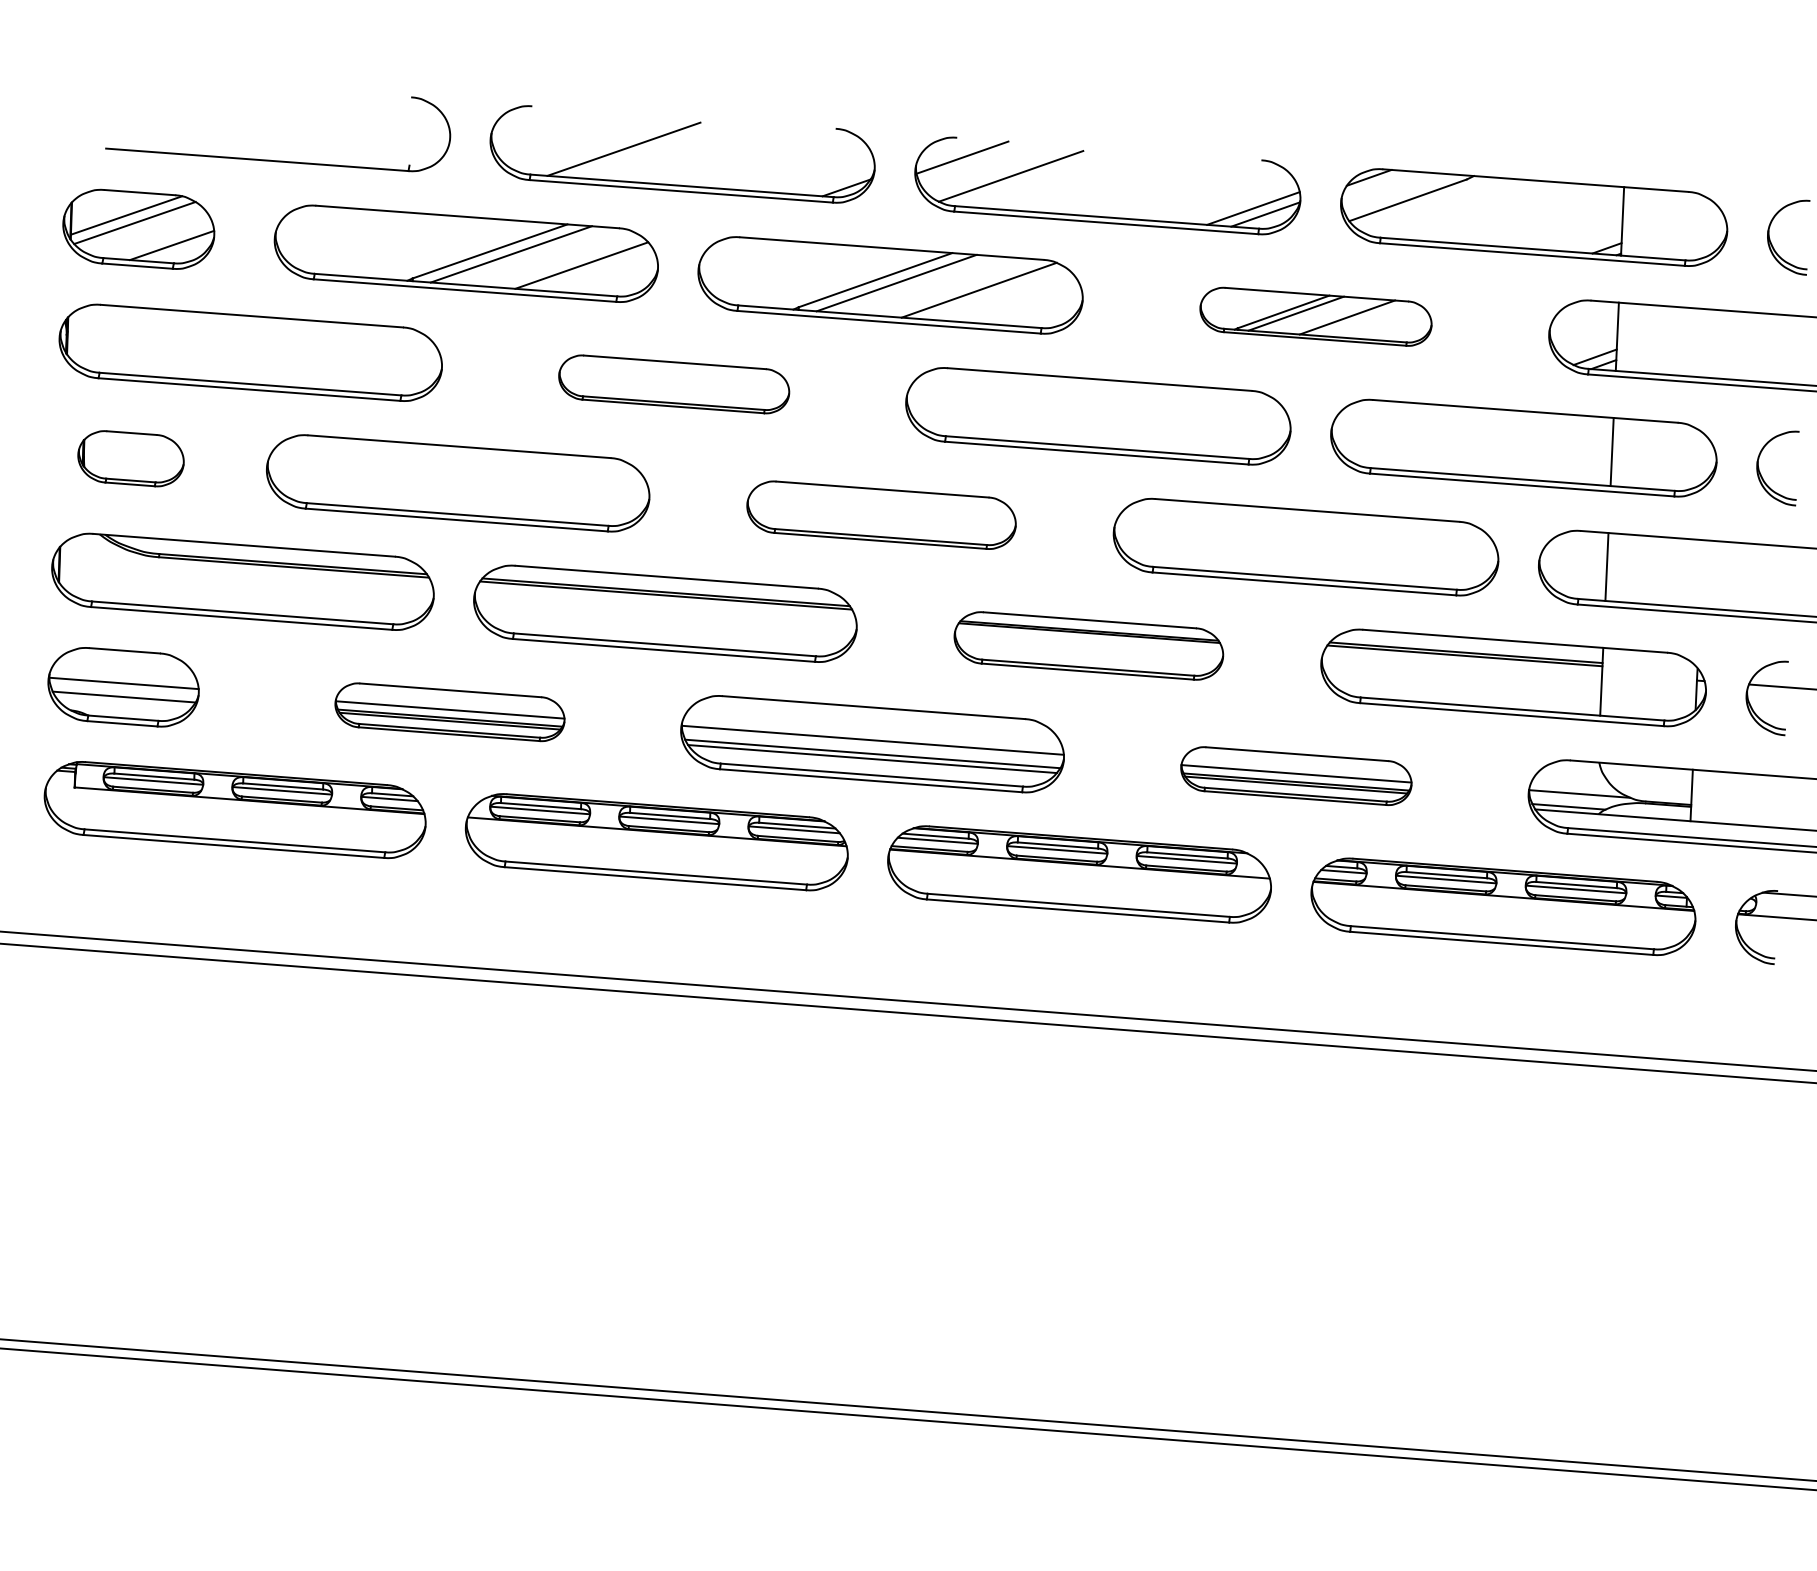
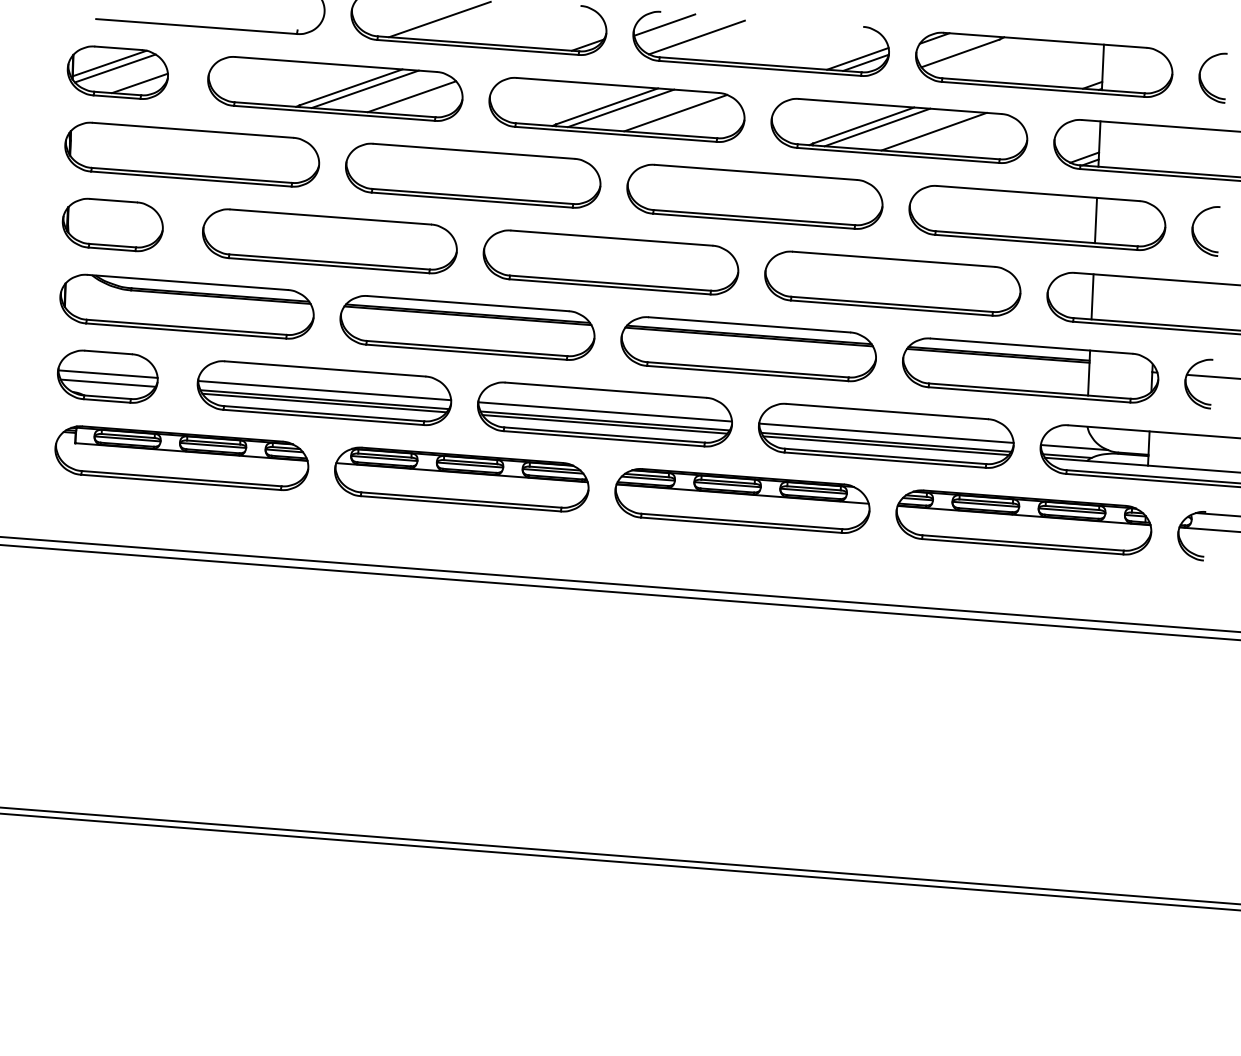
part: (1316, 316) -> (899, 130), size x1.67
part: (674, 384) -> (473, 175), size x1.67
part: (130, 458) -> (112, 224), size x1.43
part: (880, 515) -> (610, 262), size x1.43
part: (1088, 646) -> (748, 349), size x1.43
part: (450, 712) -> (324, 393), size x1.67
part: (1296, 775) -> (886, 435), size x1.67

